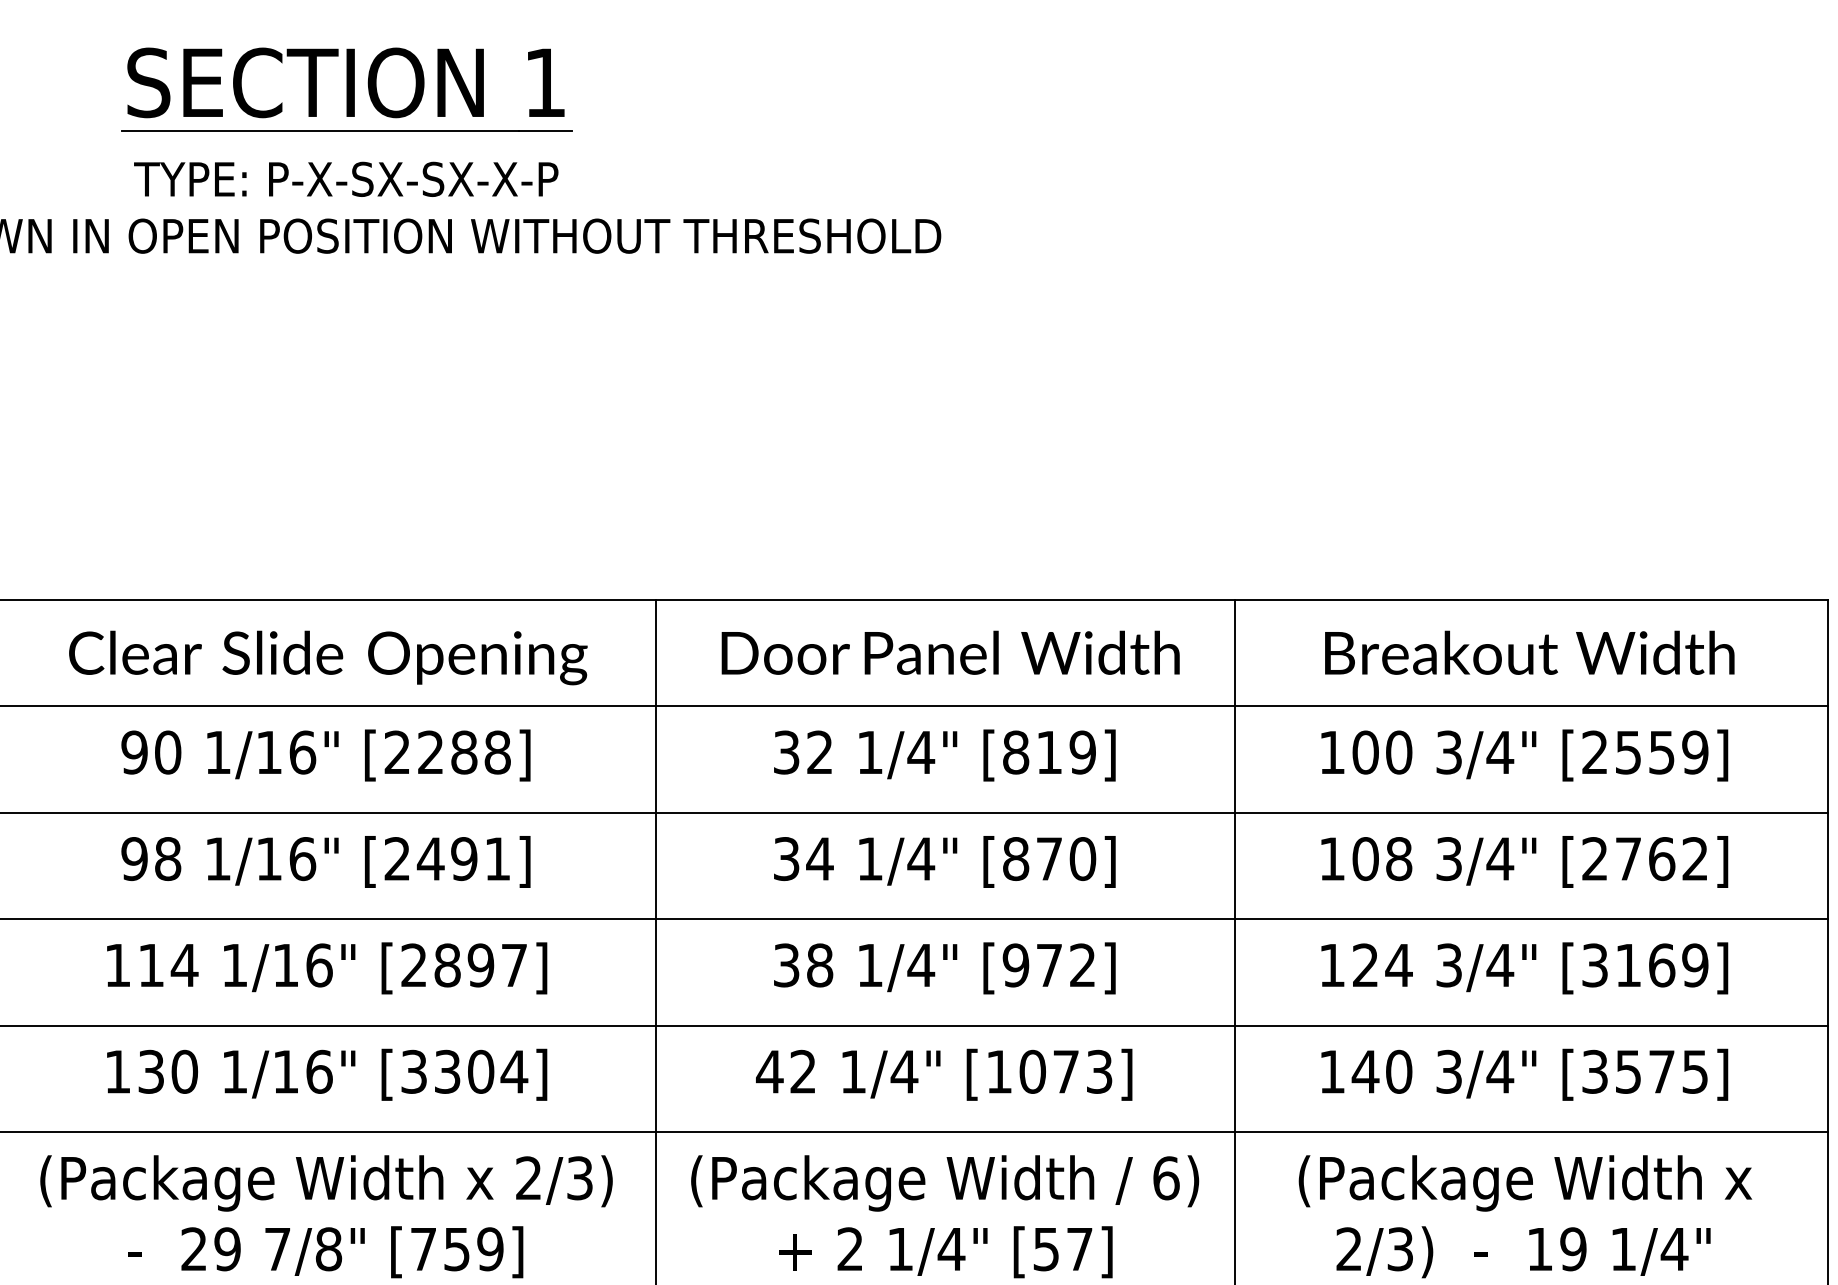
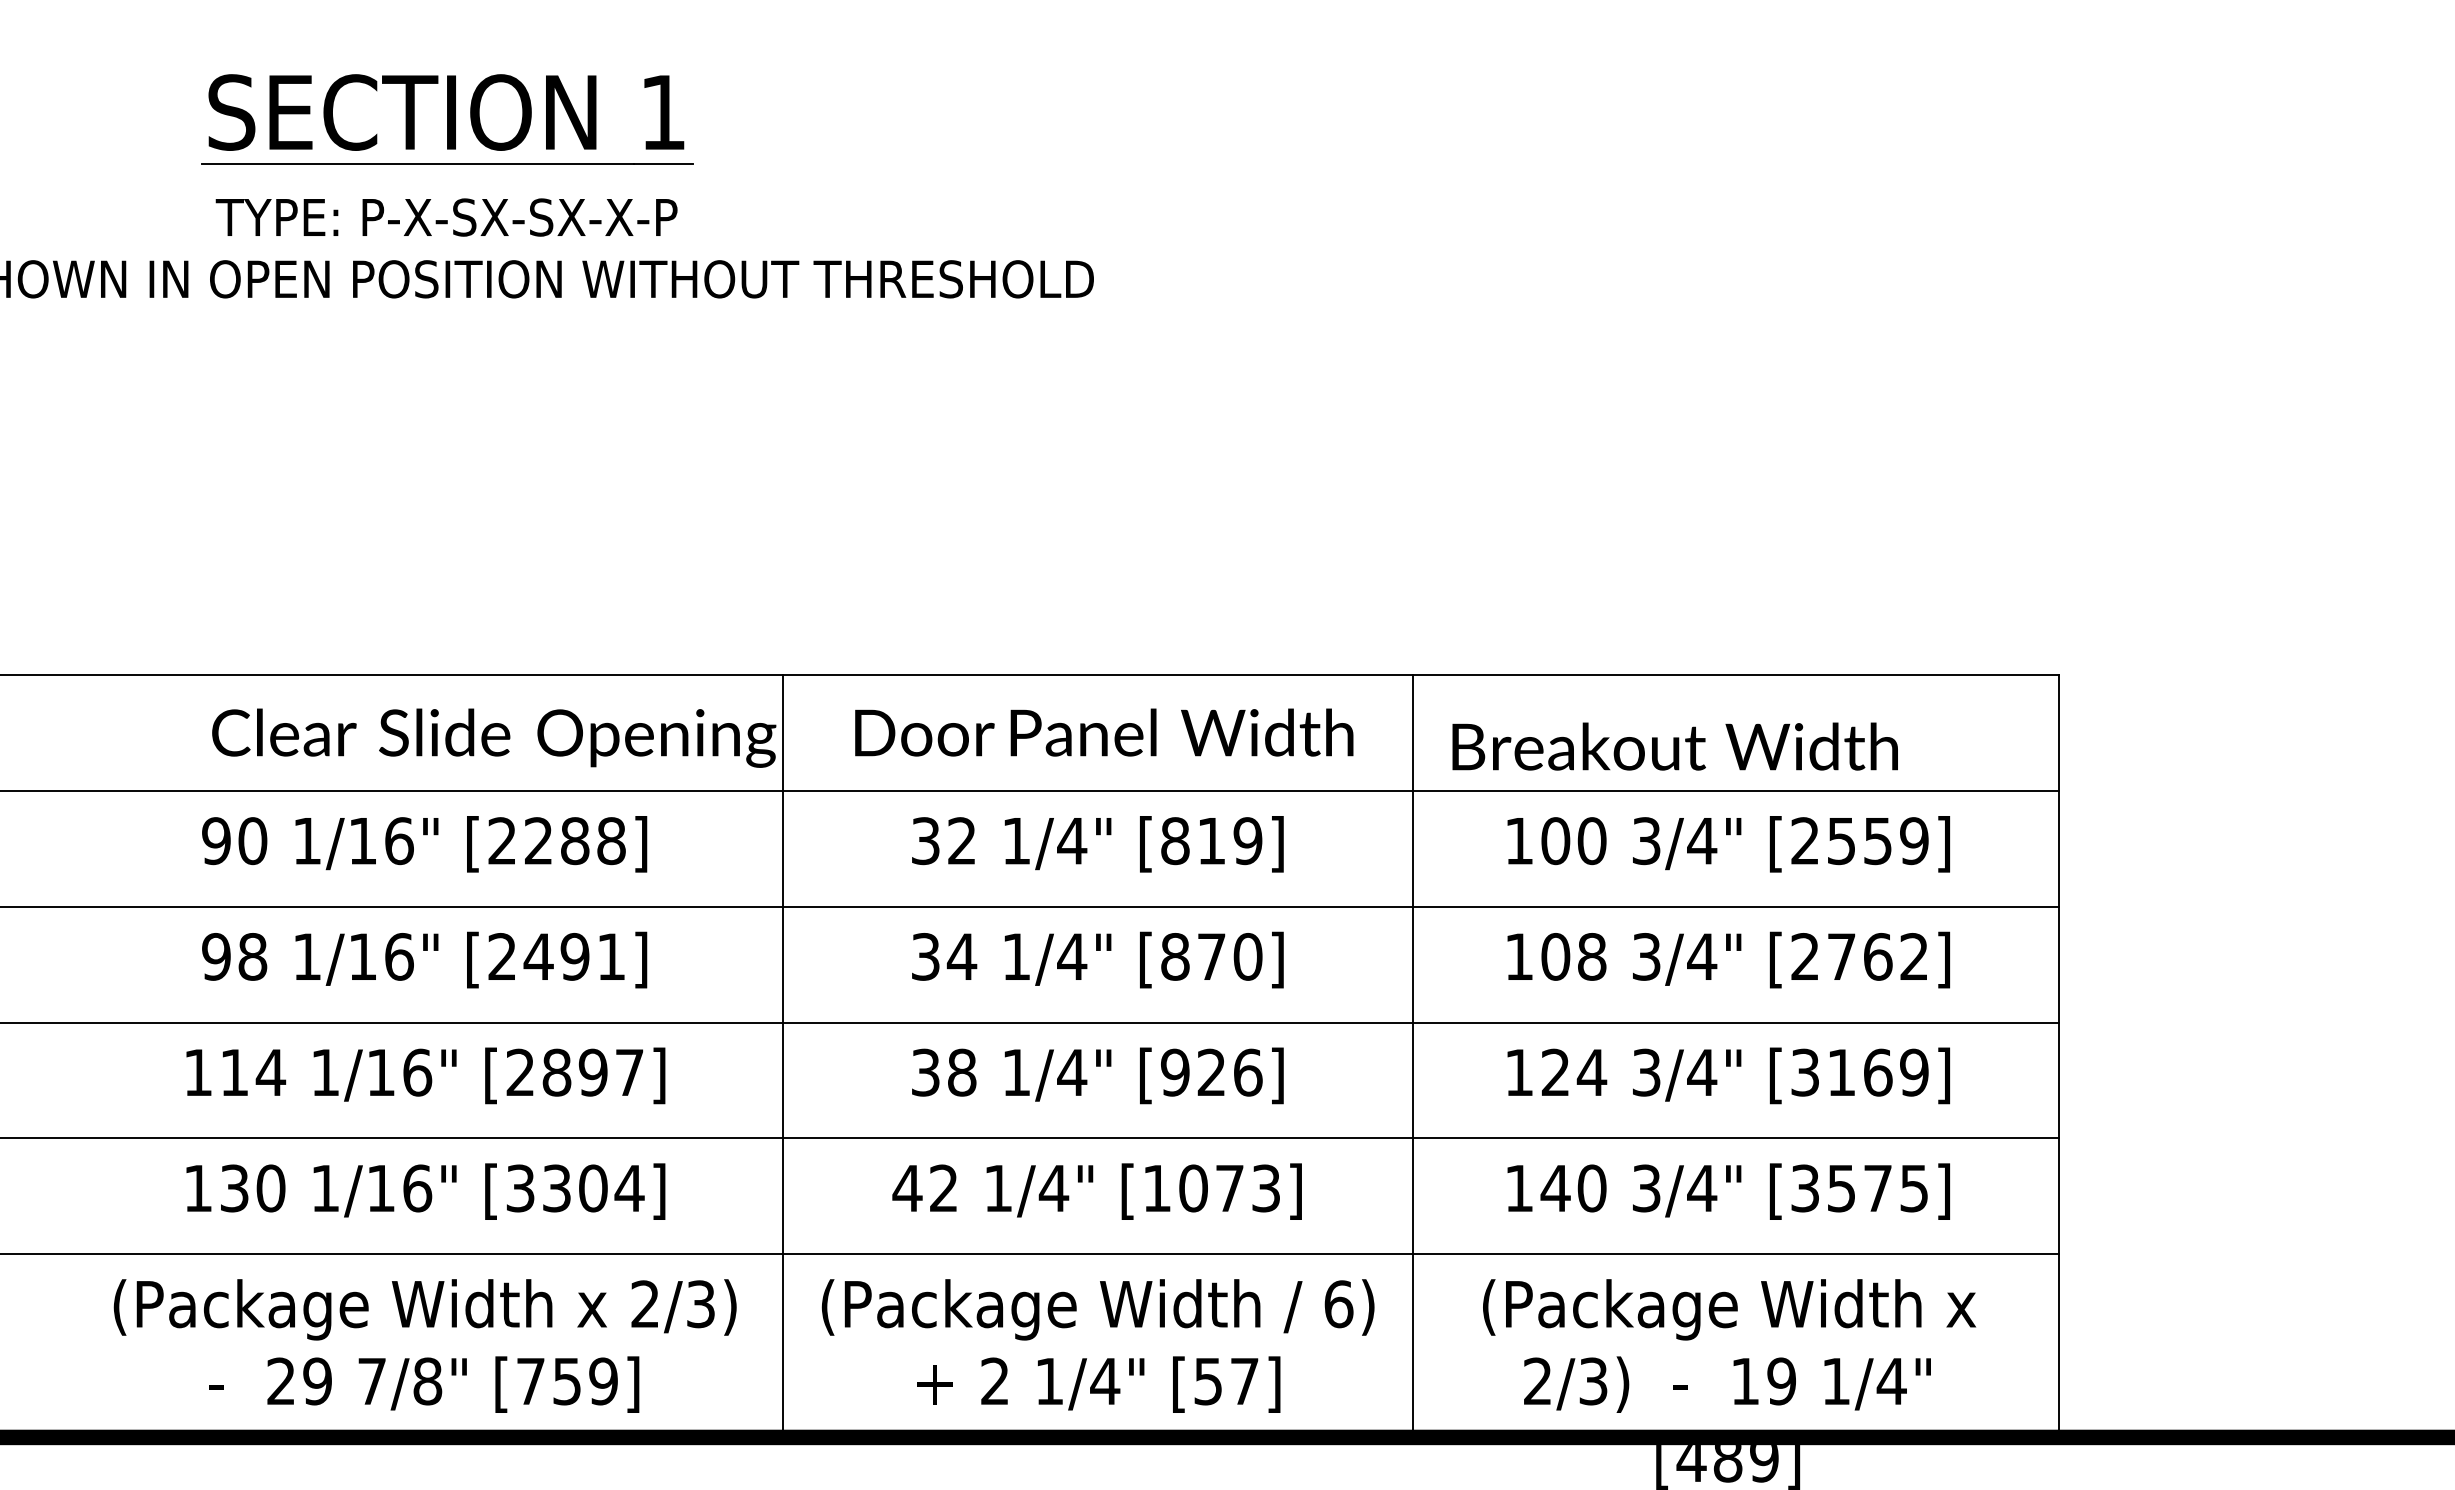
text: (1529, 652) -> (1674, 746), moved
text: (328, 657) -> (494, 737), moved
text: (1065, 965) -> (1229, 1072), [972] -> [926]

